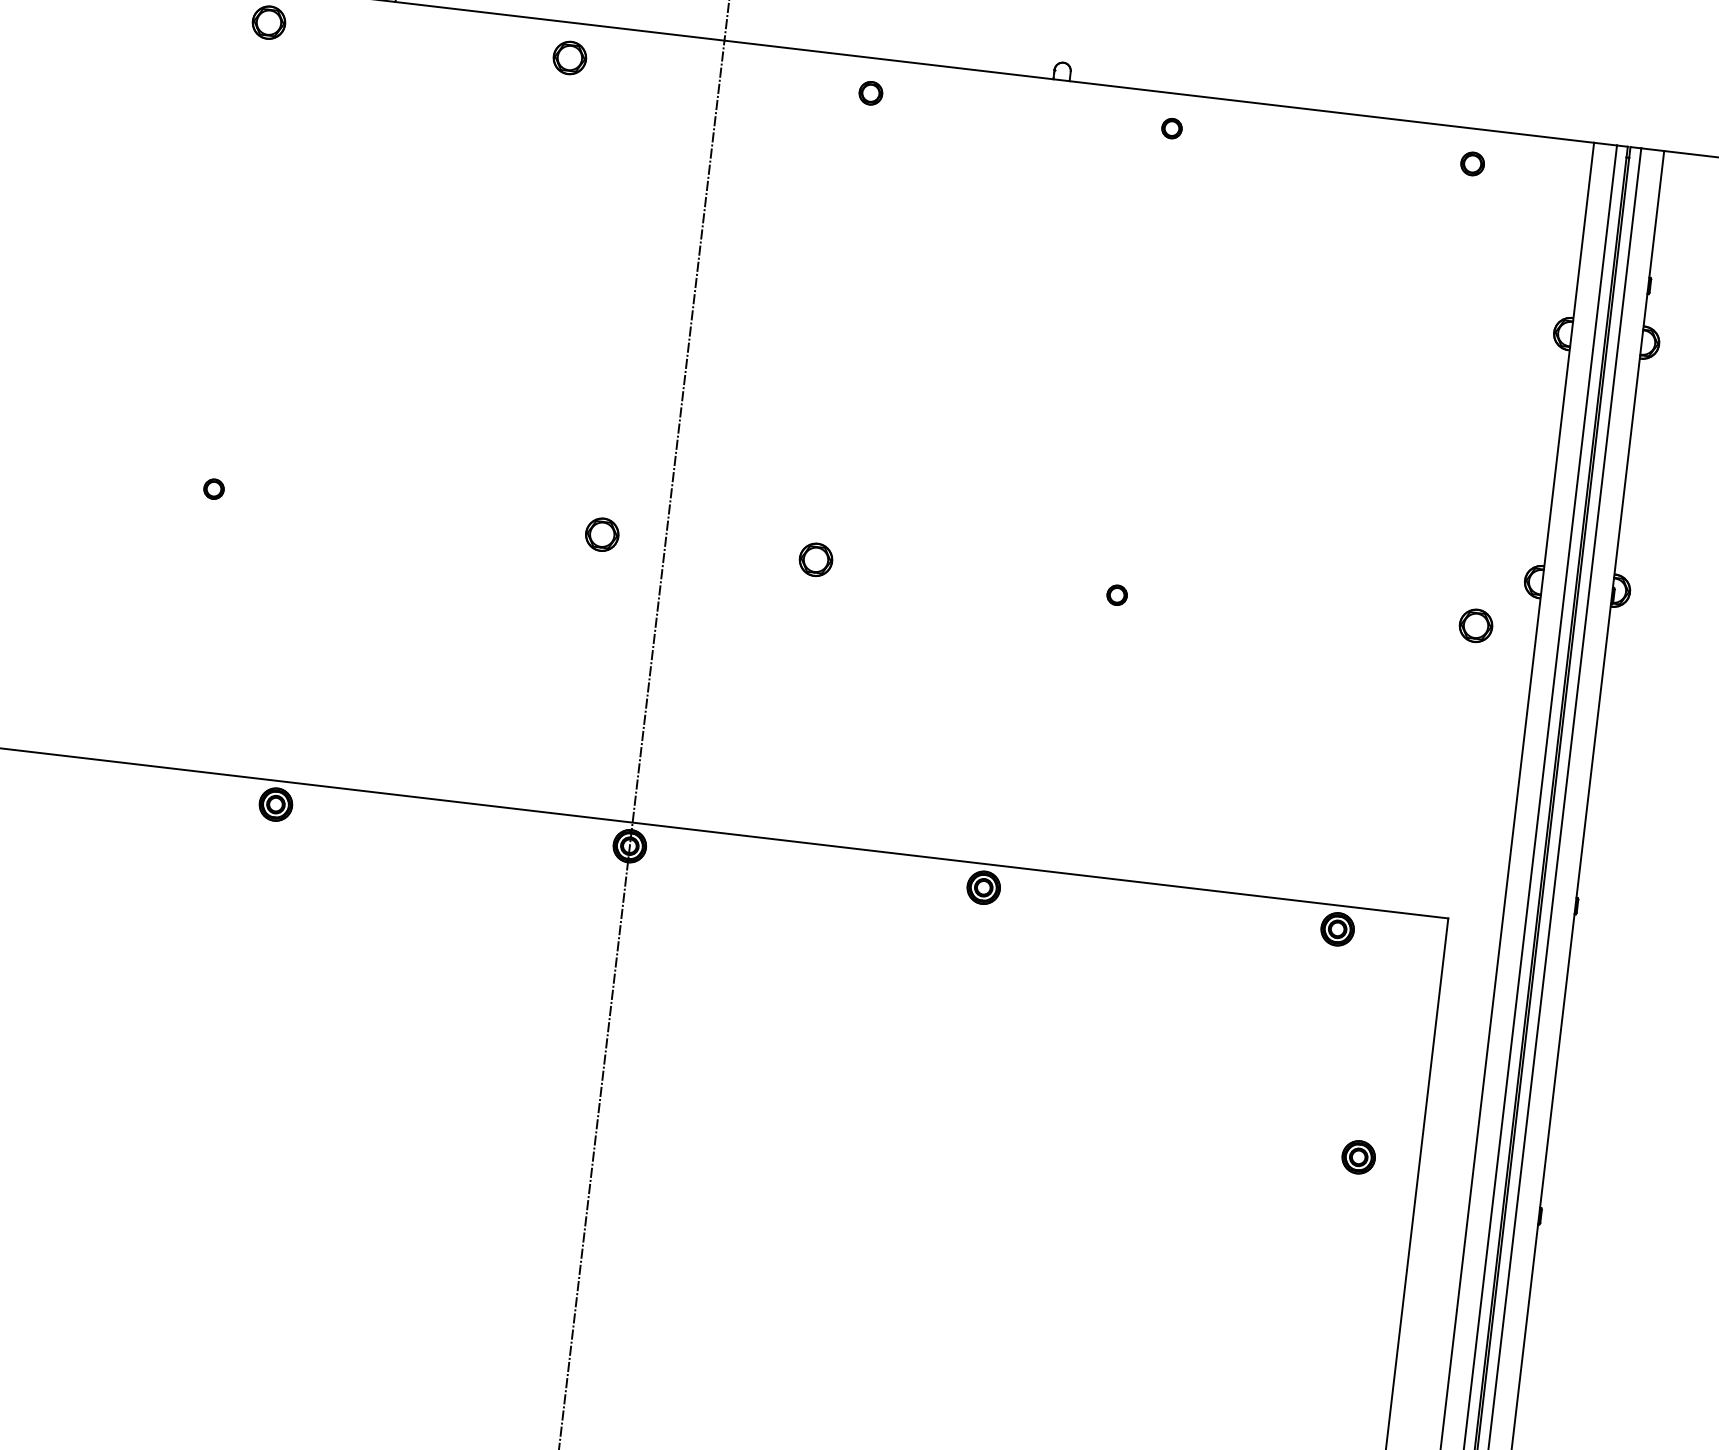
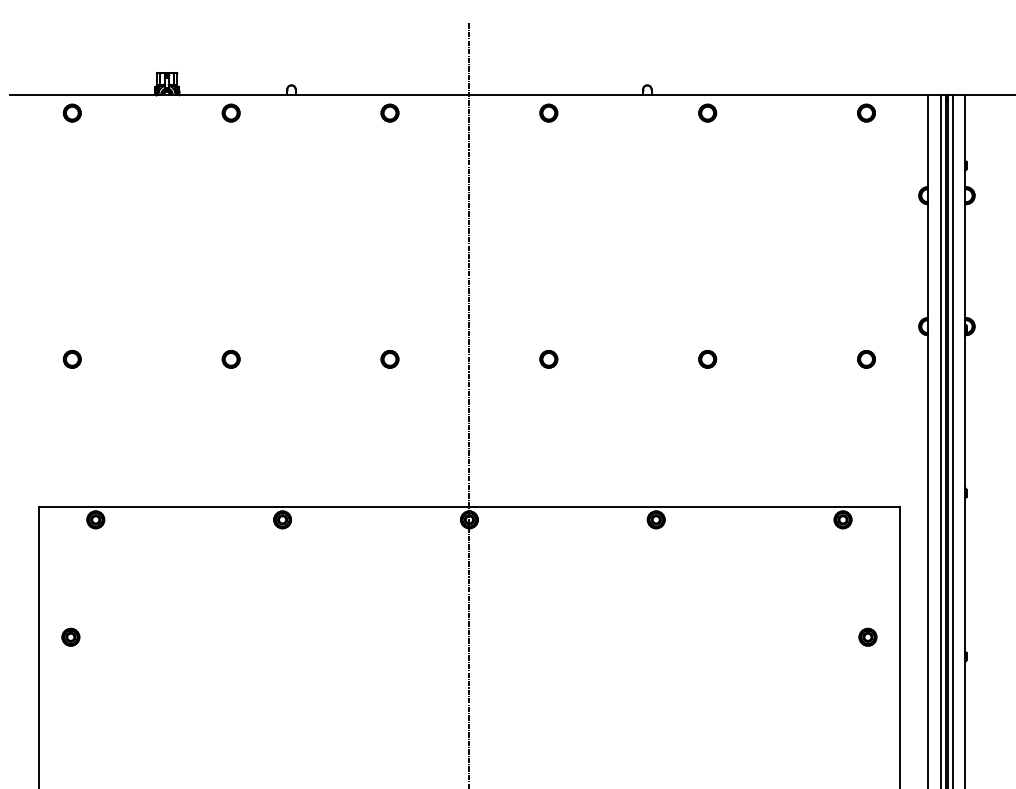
part: (870, 92) -> (548, 112), size x1.43
part: (1171, 127) -> (707, 112), size x1.67
part: (1472, 162) -> (866, 112), size x1.43
part: (212, 489) -> (230, 359), size x1.67
part: (601, 534) -> (389, 359), moved
part: (1116, 595) -> (707, 359), size x1.67
part: (1475, 626) -> (866, 359), moved

